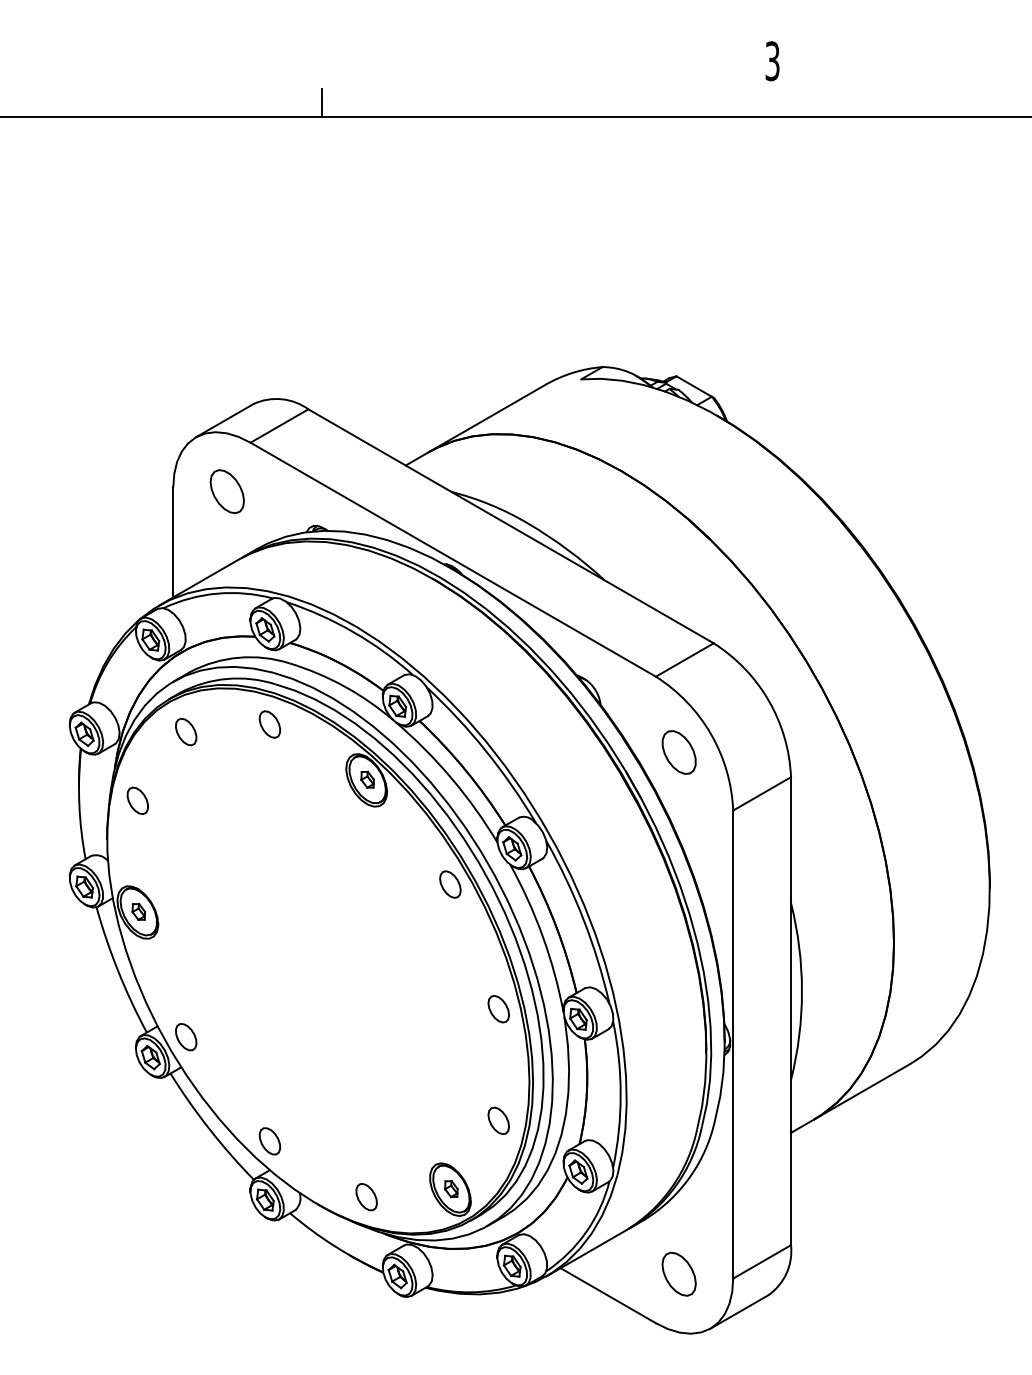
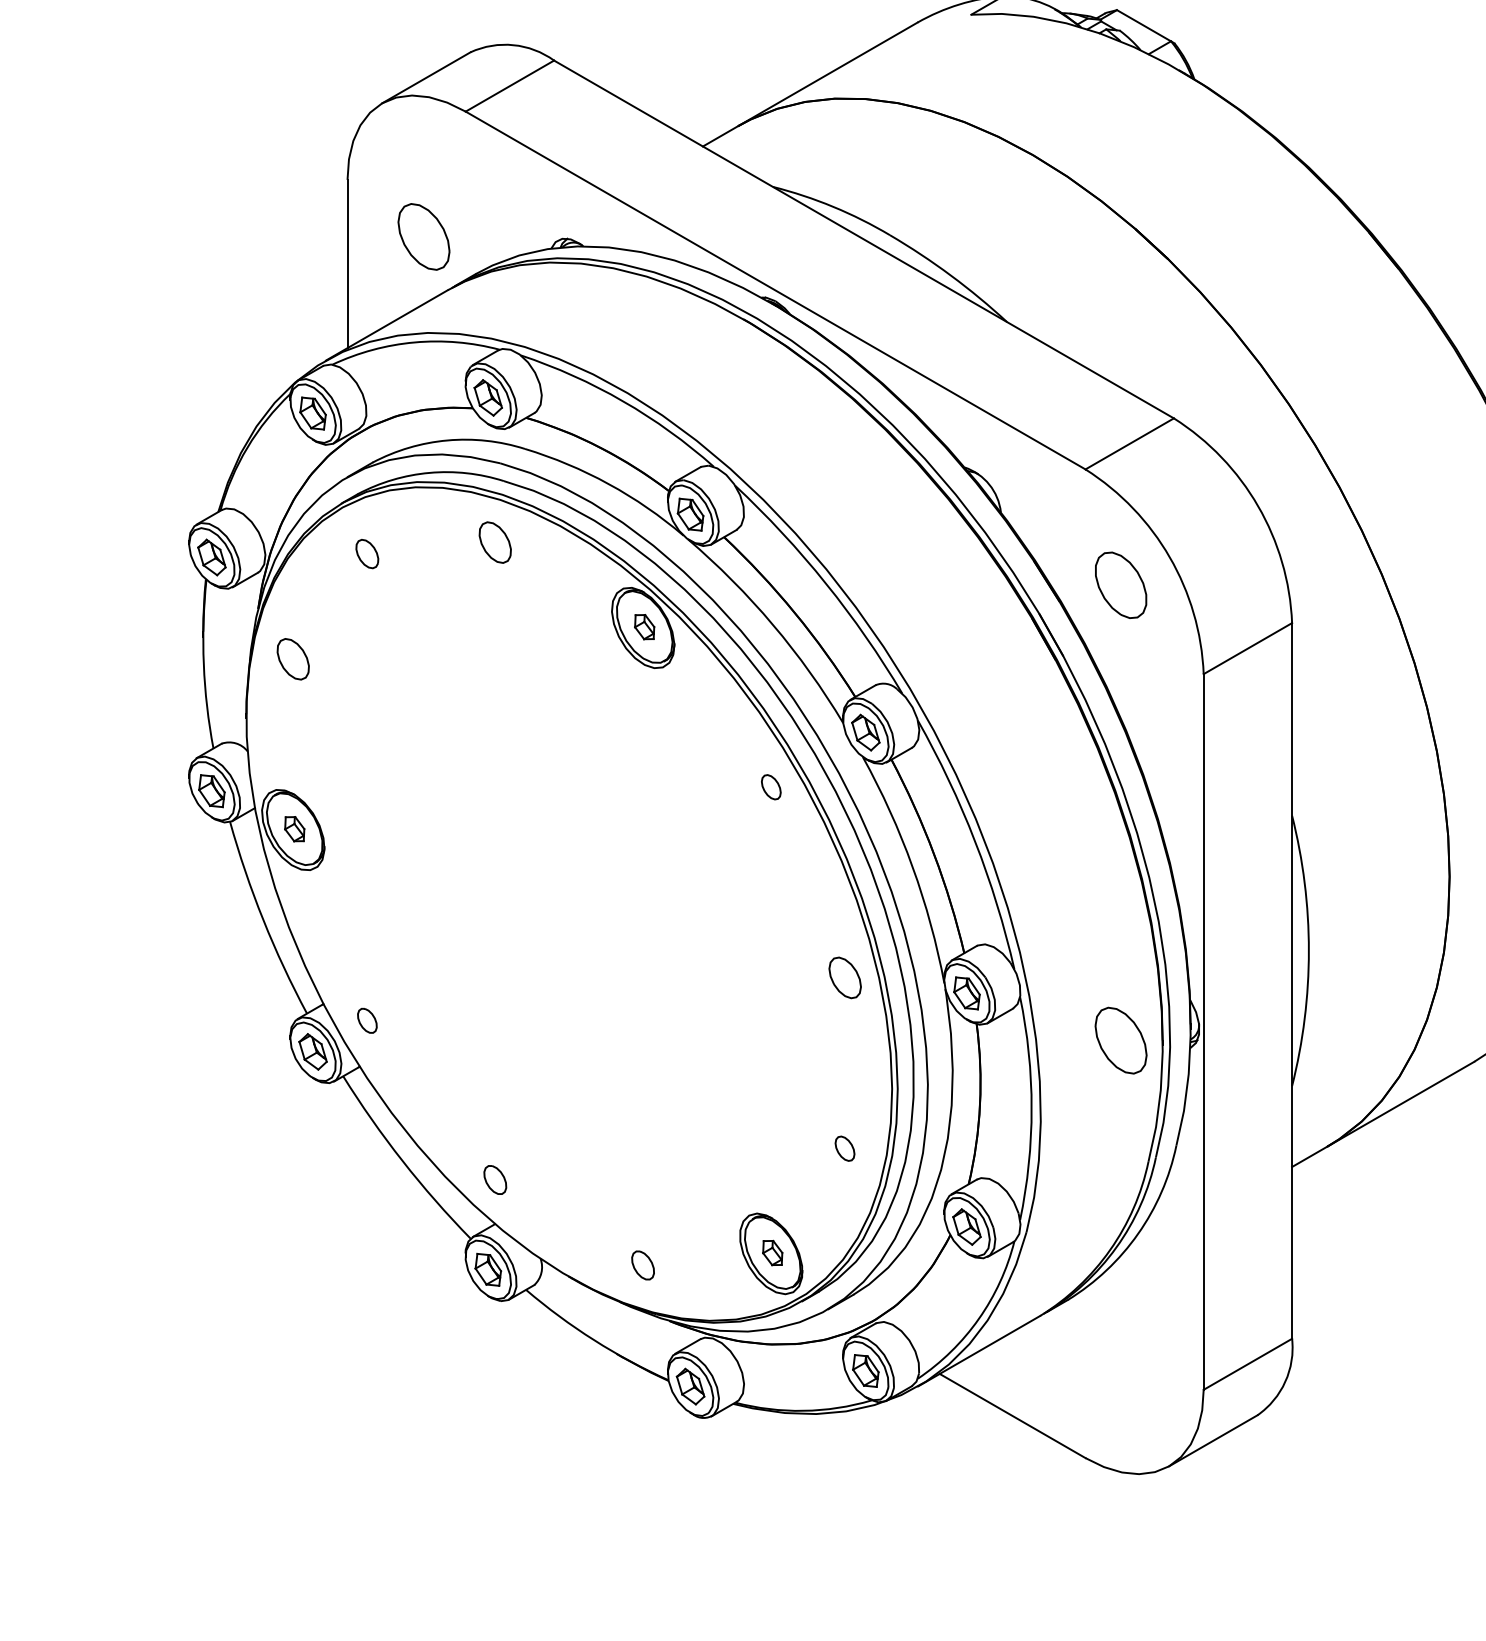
part: (226, 491) -> (422, 236), moved
part: (186, 731) -> (367, 553), size x0.7
part: (450, 884) -> (771, 787), size x0.6
part: (186, 1037) -> (367, 1021), size x0.6
part: (498, 1120) -> (844, 1148), size x0.6
part: (269, 1141) -> (494, 1180), size x0.7
part: (366, 1197) -> (642, 1265), size x0.7
part: (678, 1273) -> (1120, 1039), moved

